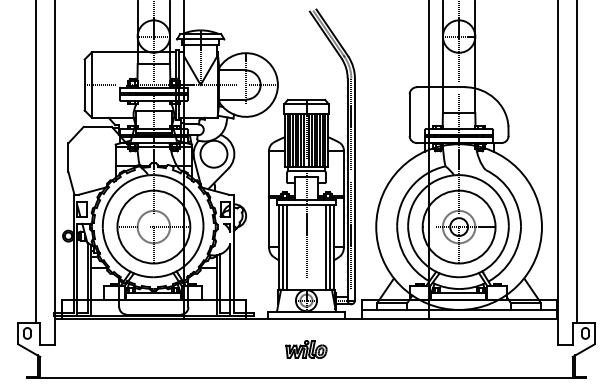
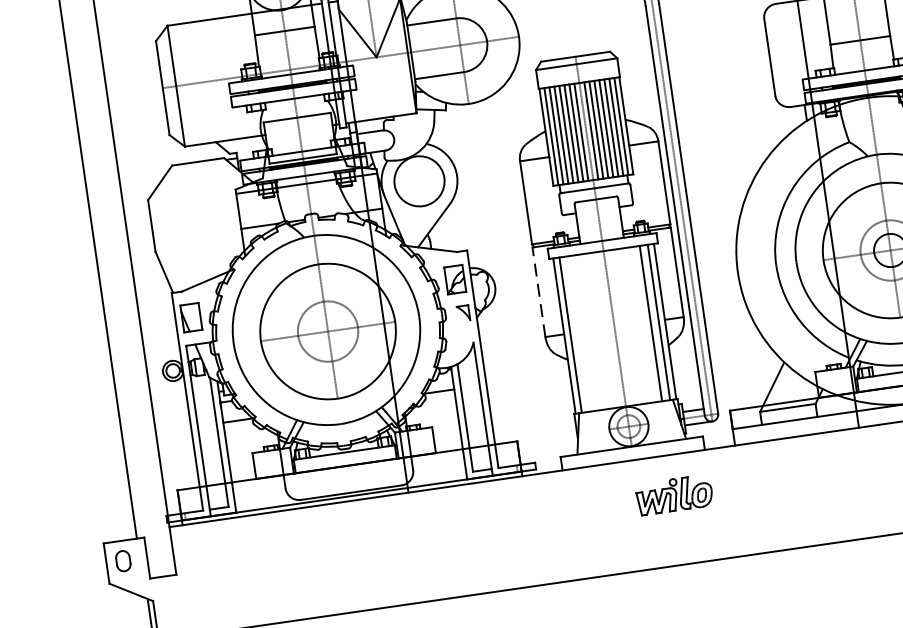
line: (268, 221) -> (537, 290), solid -> dashed
line: (286, 247) -> (577, 333), removed
part: (306, 349) -> (674, 495), moved

